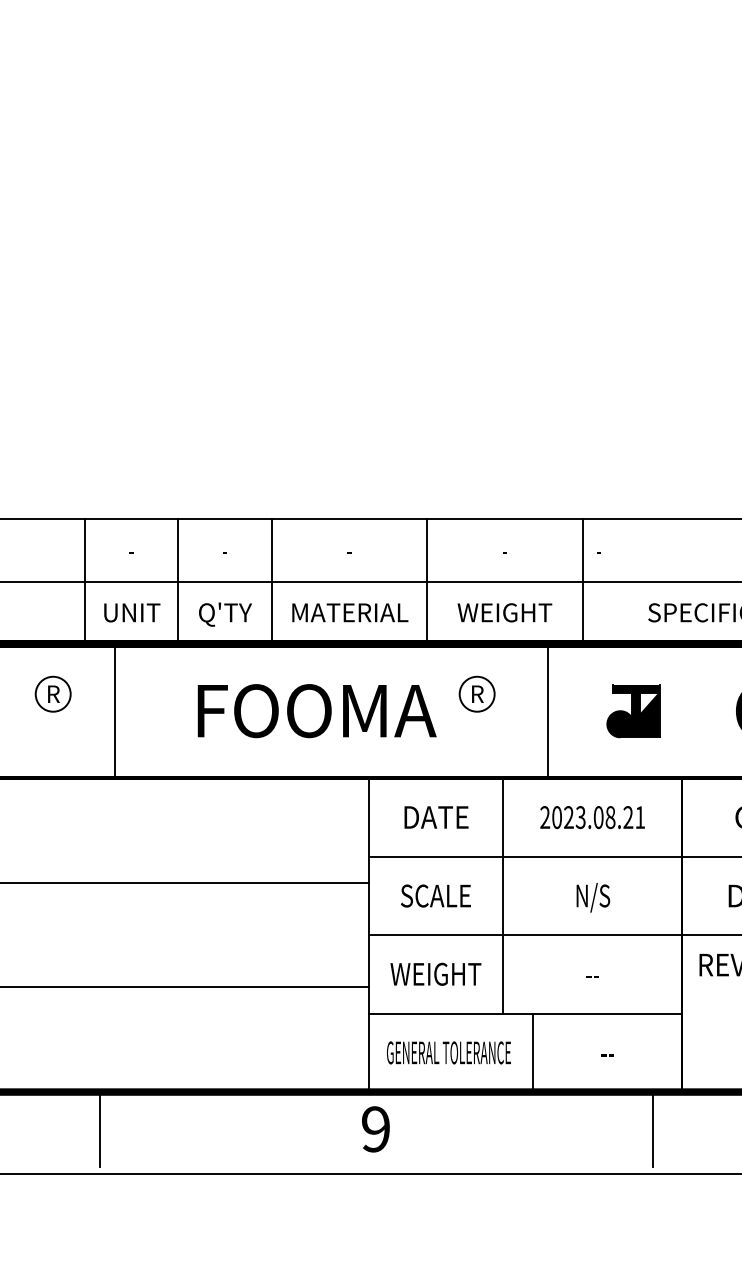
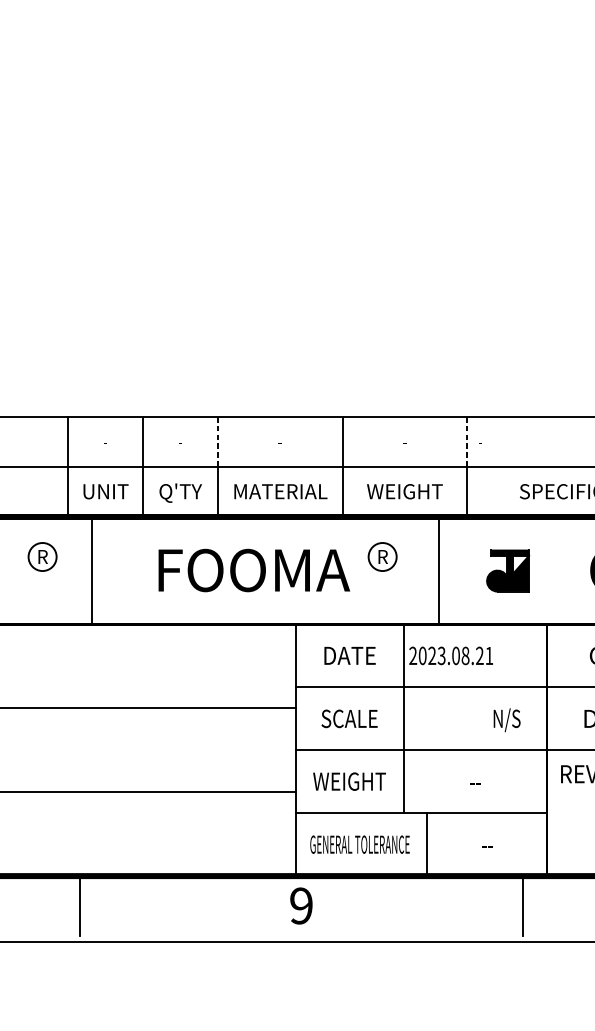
line: (271, 550) -> (217, 441), solid -> dashed
line: (582, 550) -> (467, 441), solid -> dashed
text: (592, 817) -> (451, 655), moved
text: (593, 897) -> (507, 720), moved

